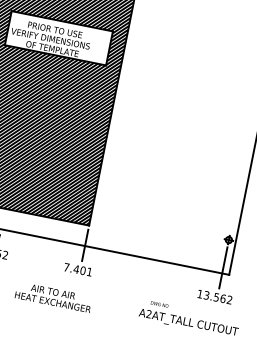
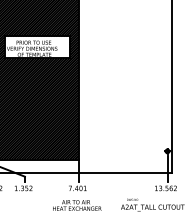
text: (54, 297) -> (77, 205), moved

